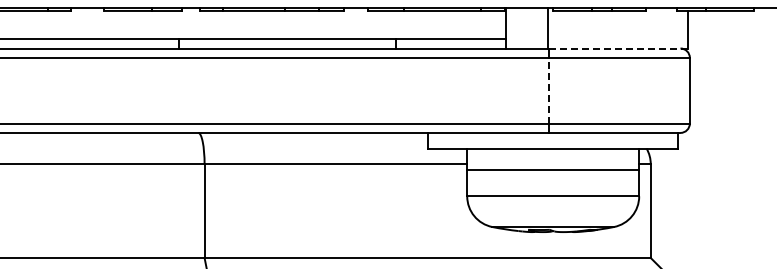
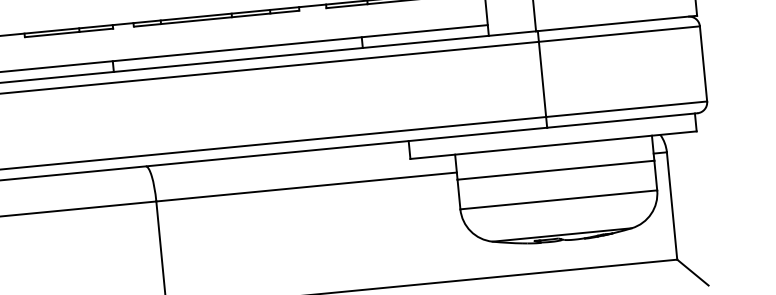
line: (617, 48) -> (616, 23), dashed -> solid
line: (549, 90) -> (542, 79), dashed -> solid

